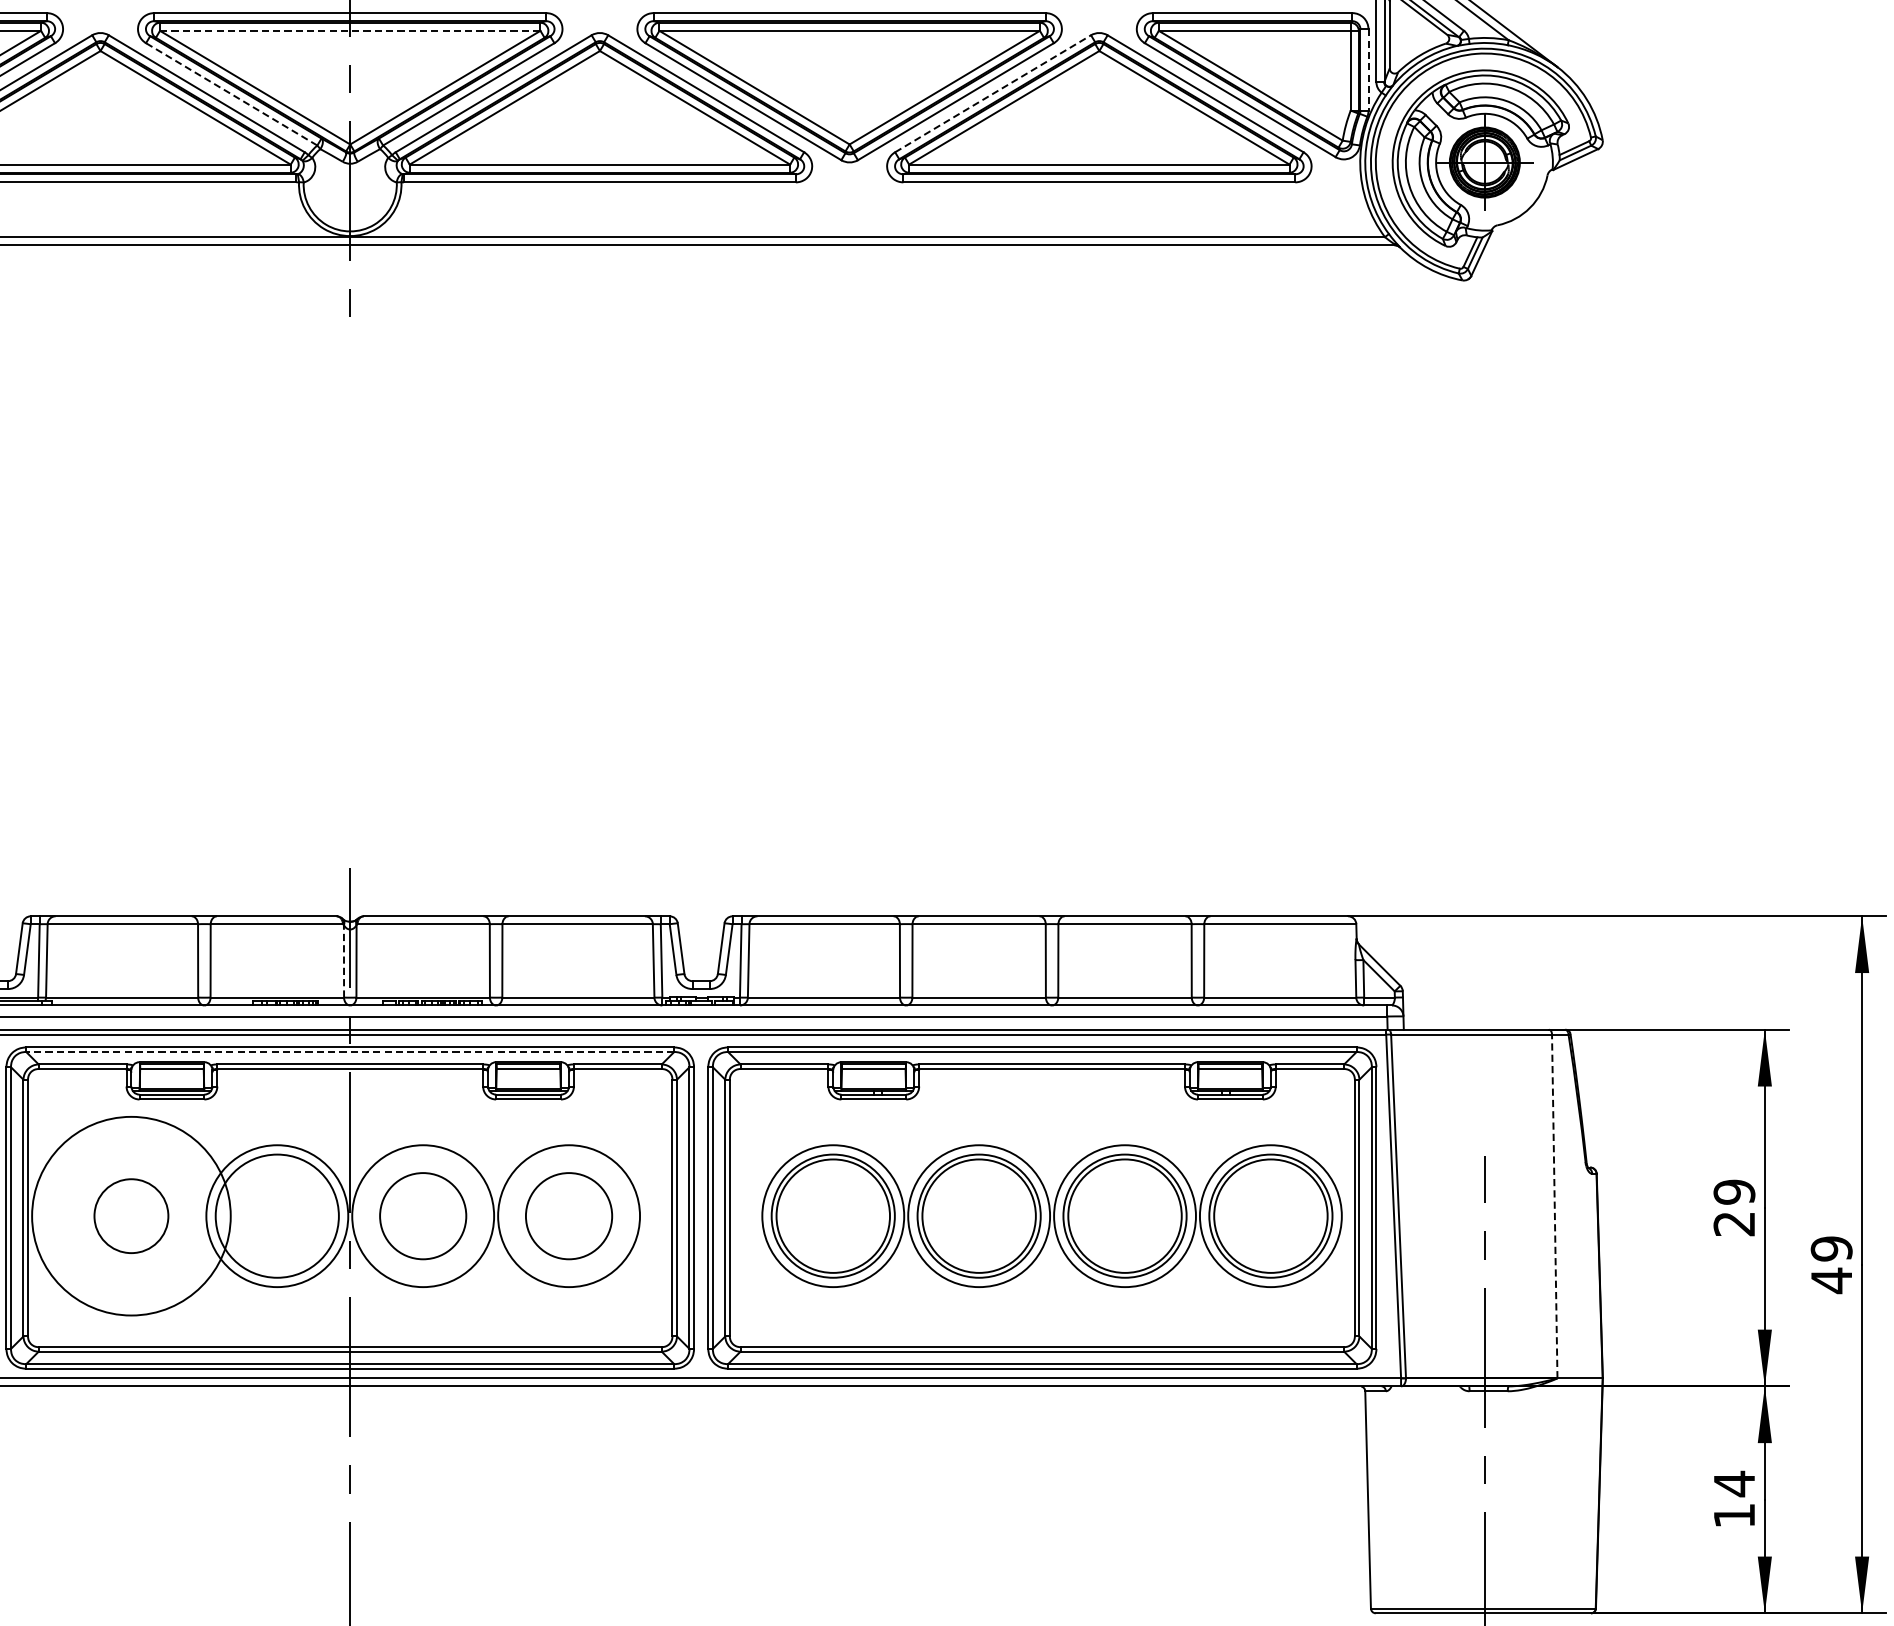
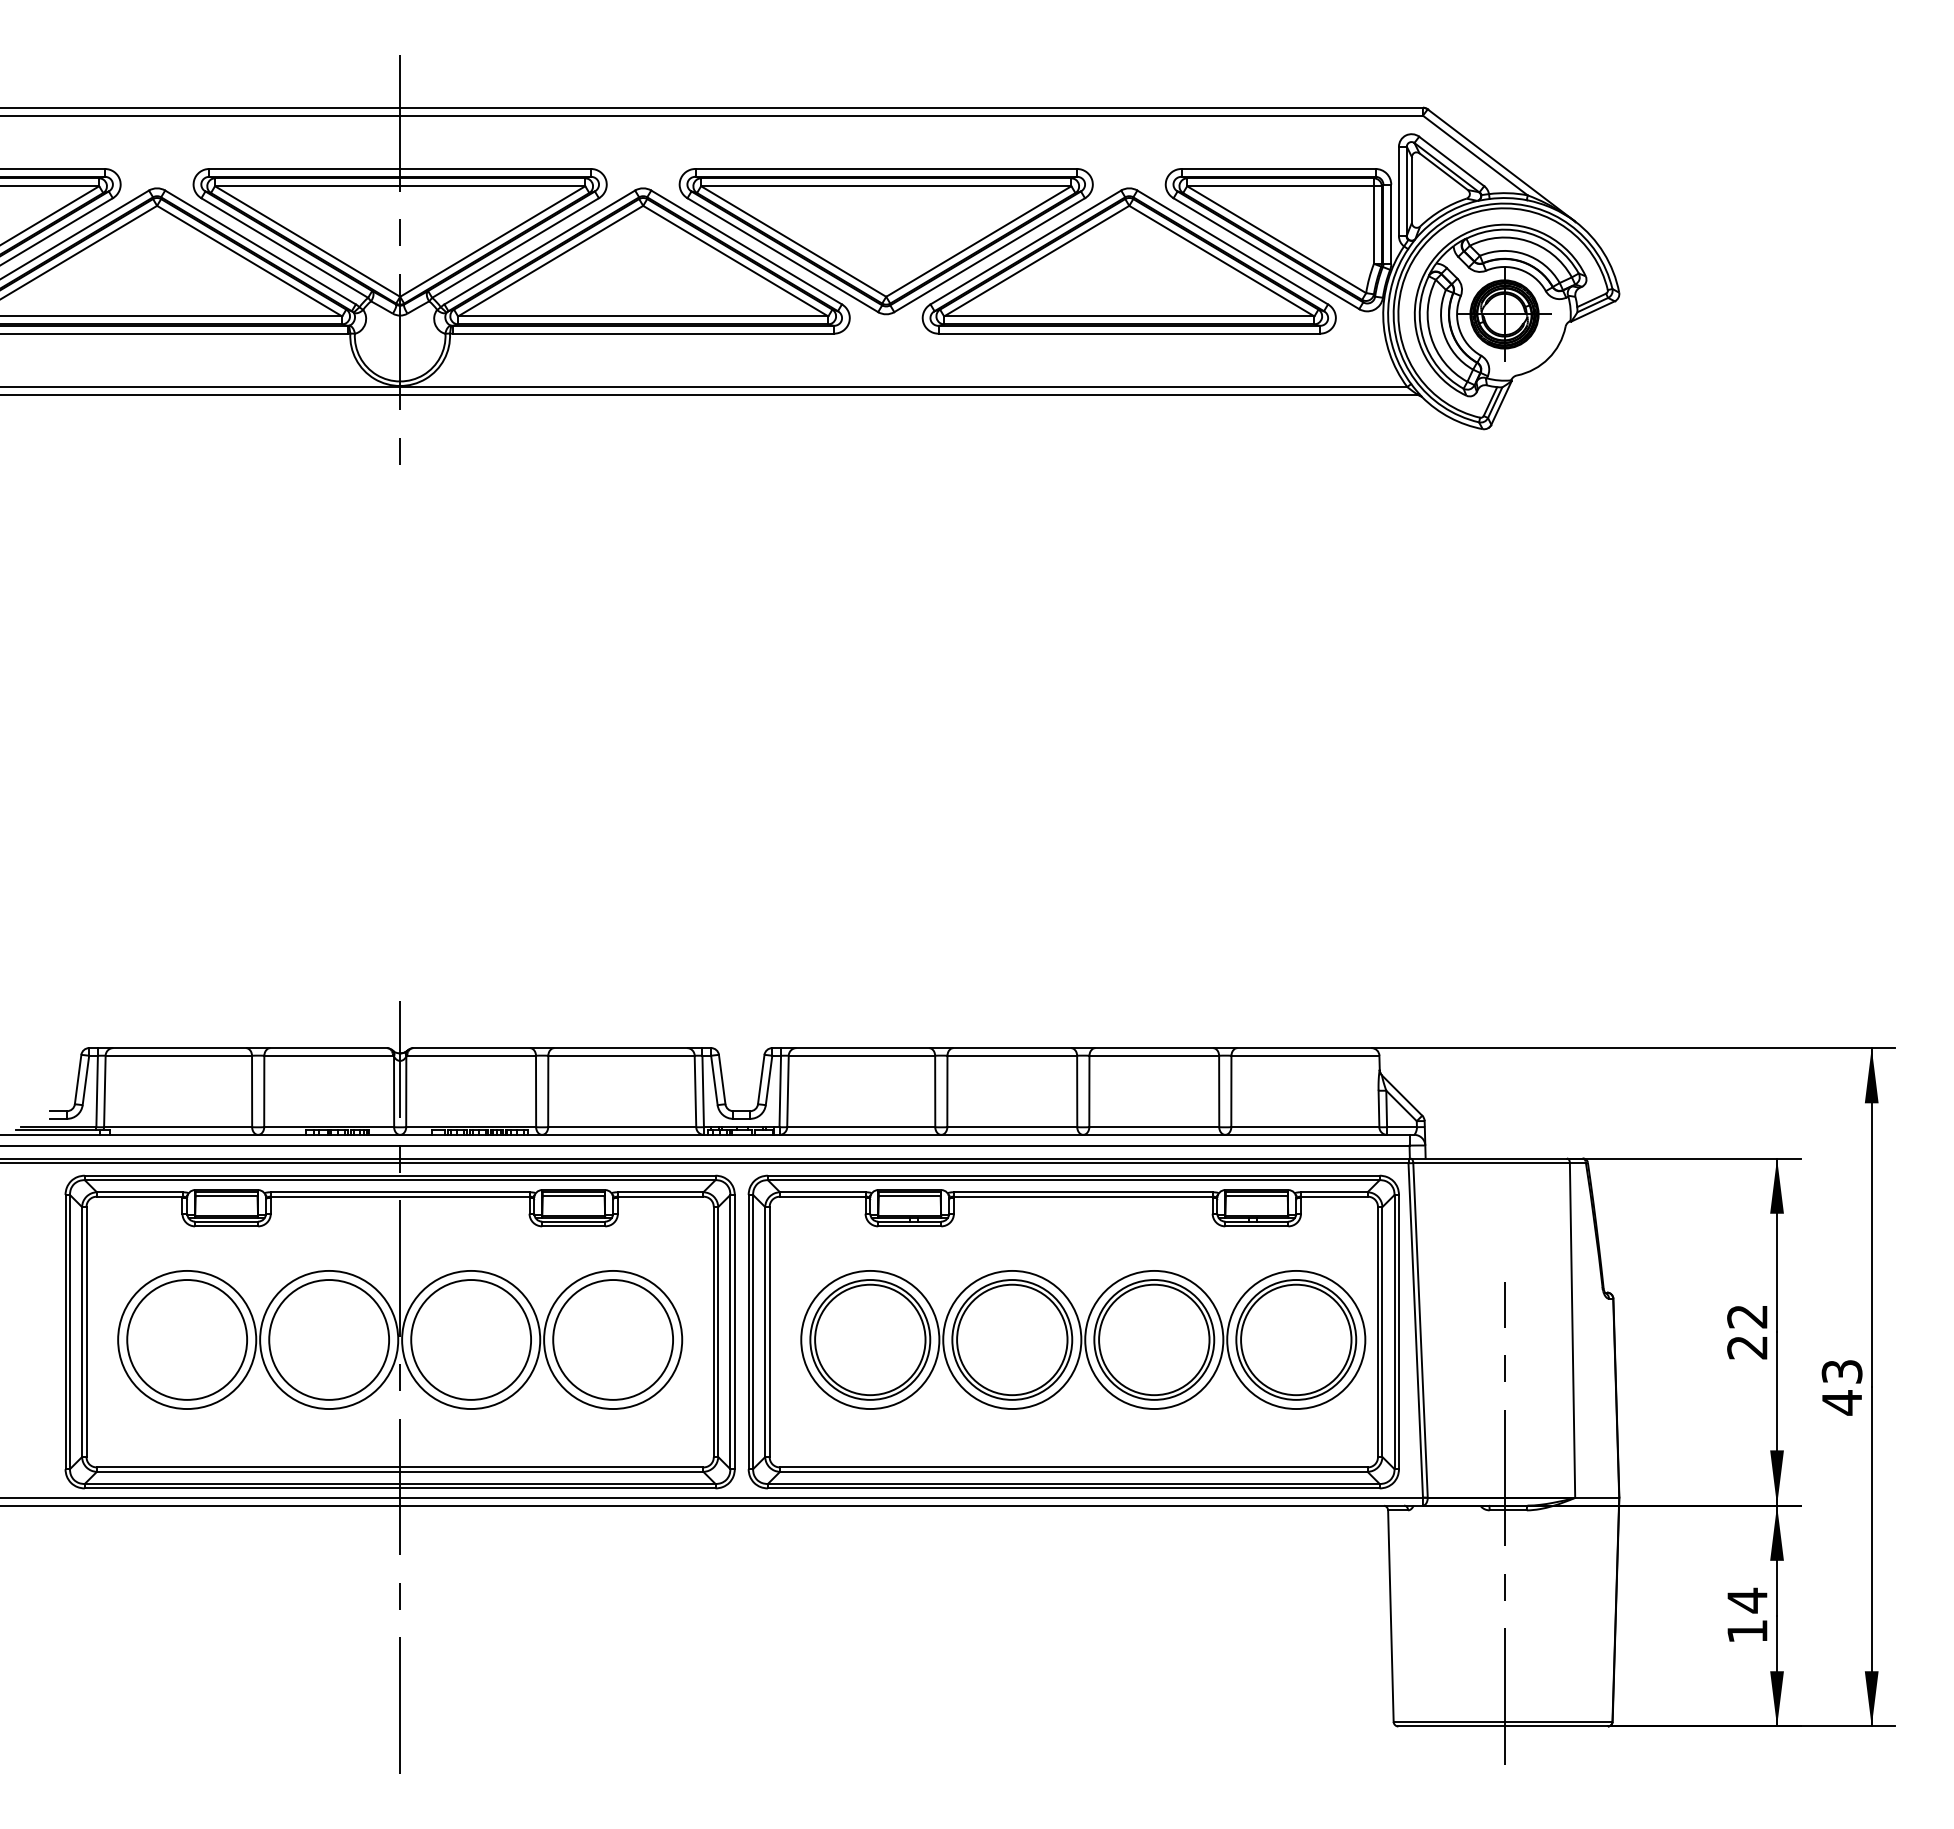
line: (350, 31) -> (400, 186), dashed -> solid
line: (1368, 70) -> (1391, 224), dashed -> solid
line: (231, 93) -> (284, 247), dashed -> solid
line: (993, 93) -> (1026, 247), dashed -> solid
line: (344, 960) -> (394, 1091), dashed -> solid
line: (349, 1052) -> (399, 1180), dashed -> solid
text: (1734, 1192) -> (1747, 1316), 29 -> 22
line: (1554, 1205) -> (1572, 1329), dashed -> solid
circle: (131, 1215) -> (187, 1339), size x0.71
circle: (131, 1215) -> (187, 1339), size x1.67
circle: (423, 1215) -> (471, 1339), size x1.43
circle: (569, 1215) -> (613, 1339), size x1.43
text: (1831, 1248) -> (1841, 1371), 49 -> 43

